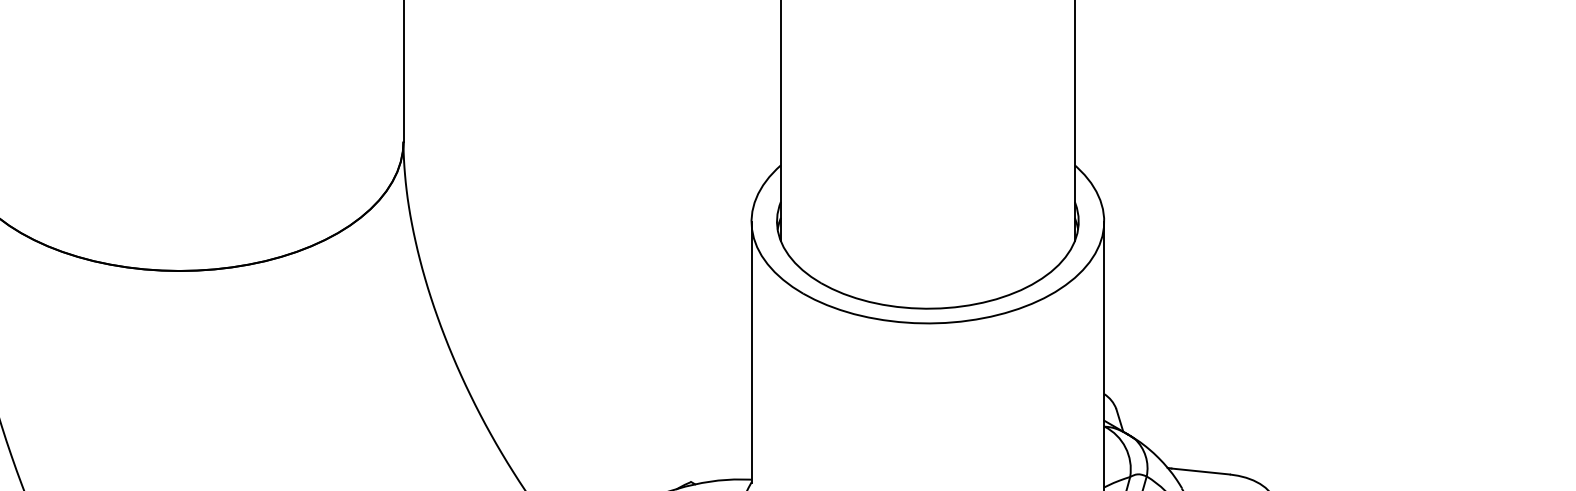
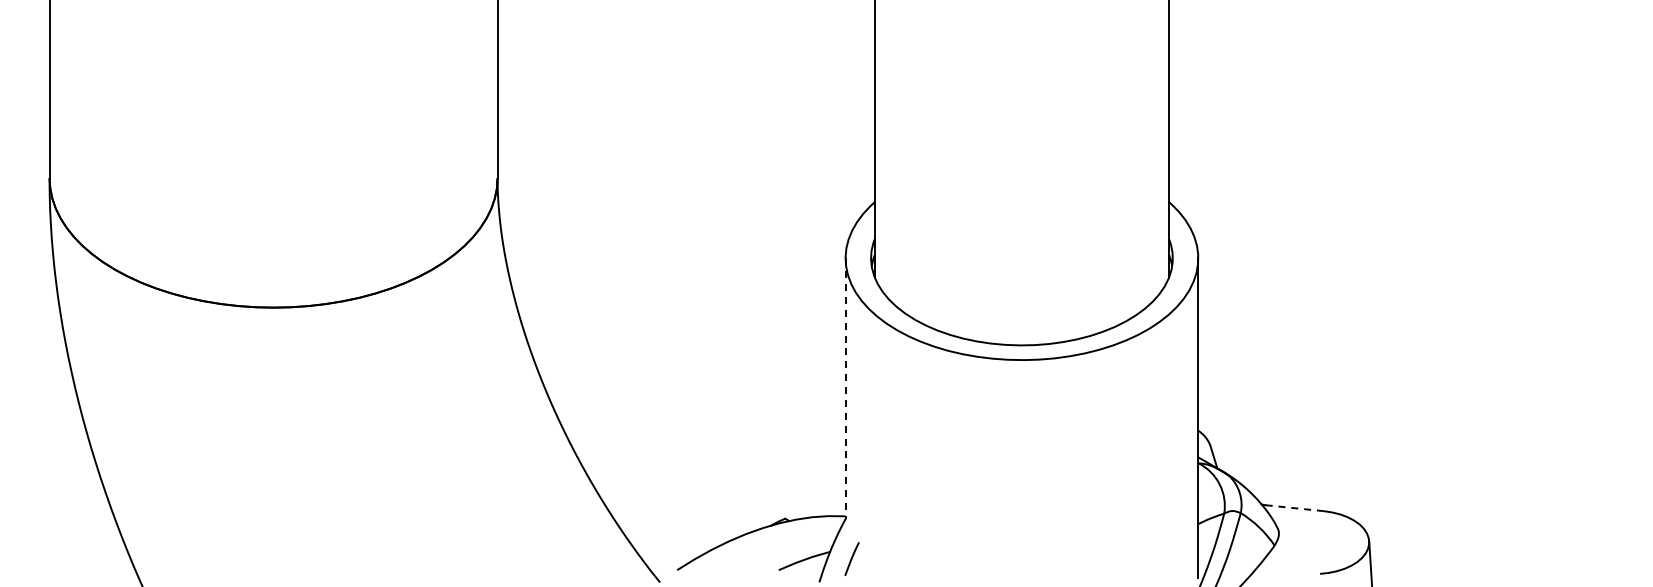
line: (751, 352) -> (845, 389), solid -> dashed
line: (1201, 471) -> (1295, 508), solid -> dashed

